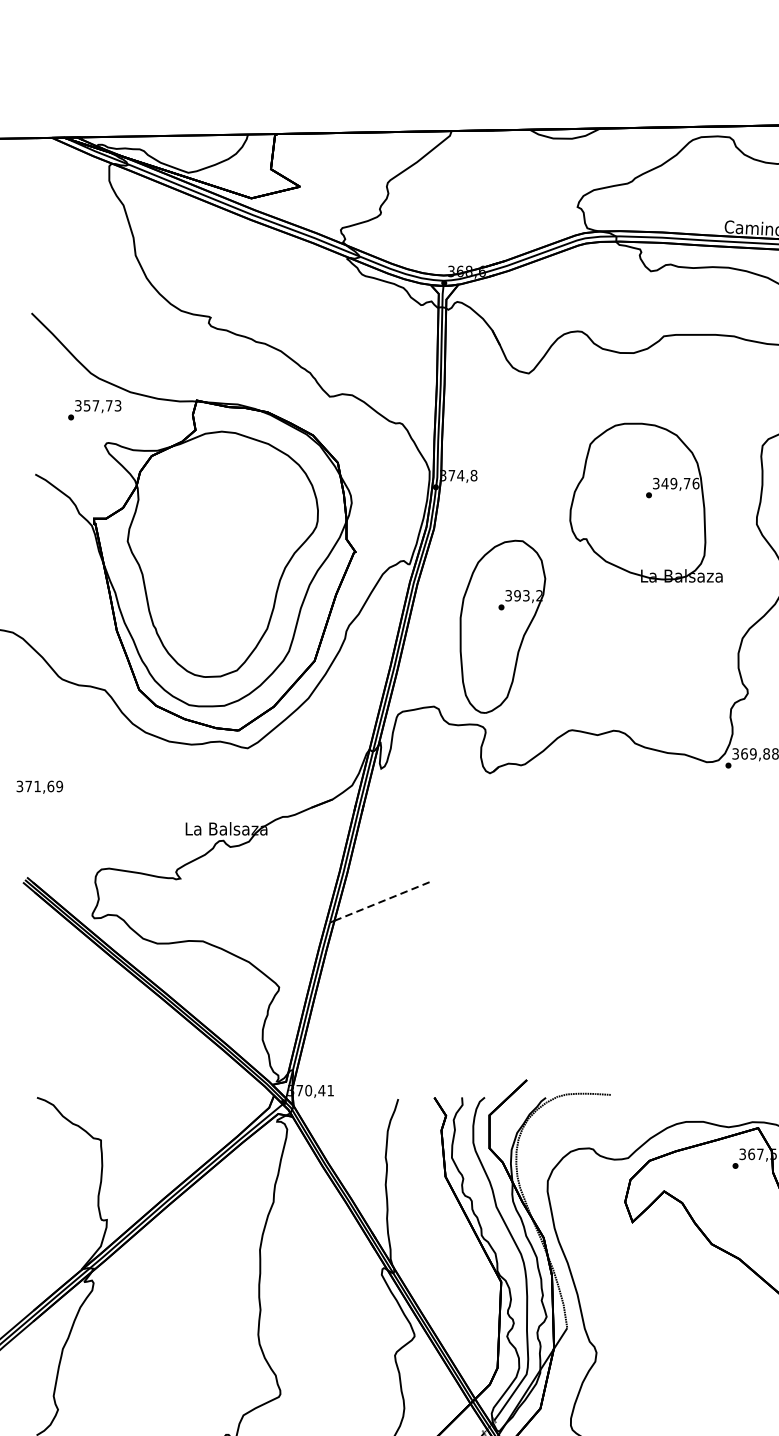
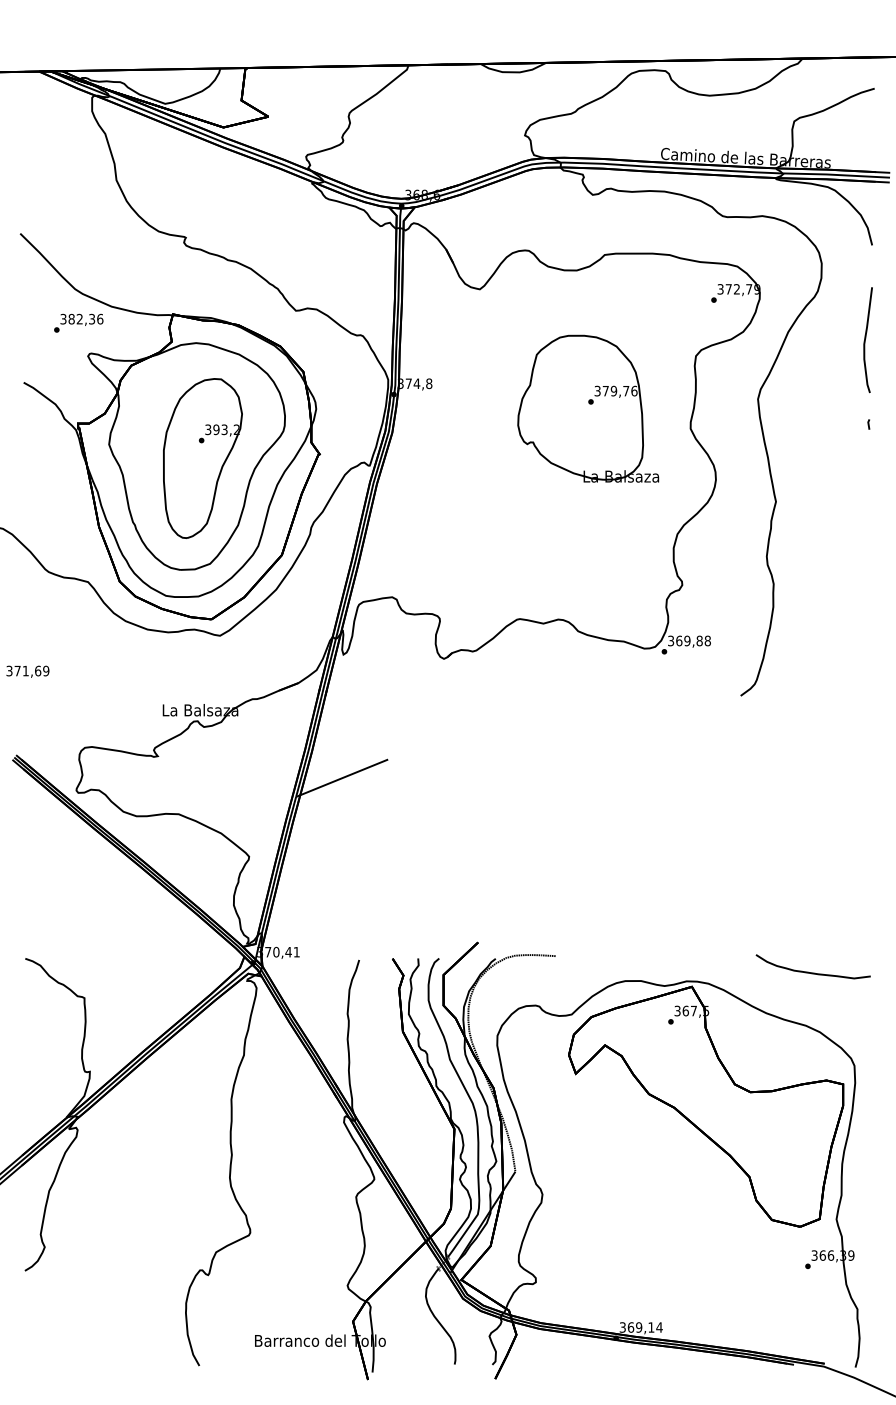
text: (102, 405) -> (85, 318), 357,73 -> 382,36
text: (664, 484) -> (605, 391), 349,76 -> 379,76
part: (502, 626) -> (202, 458), moved
line: (381, 901) -> (343, 777), dashed -> solid

